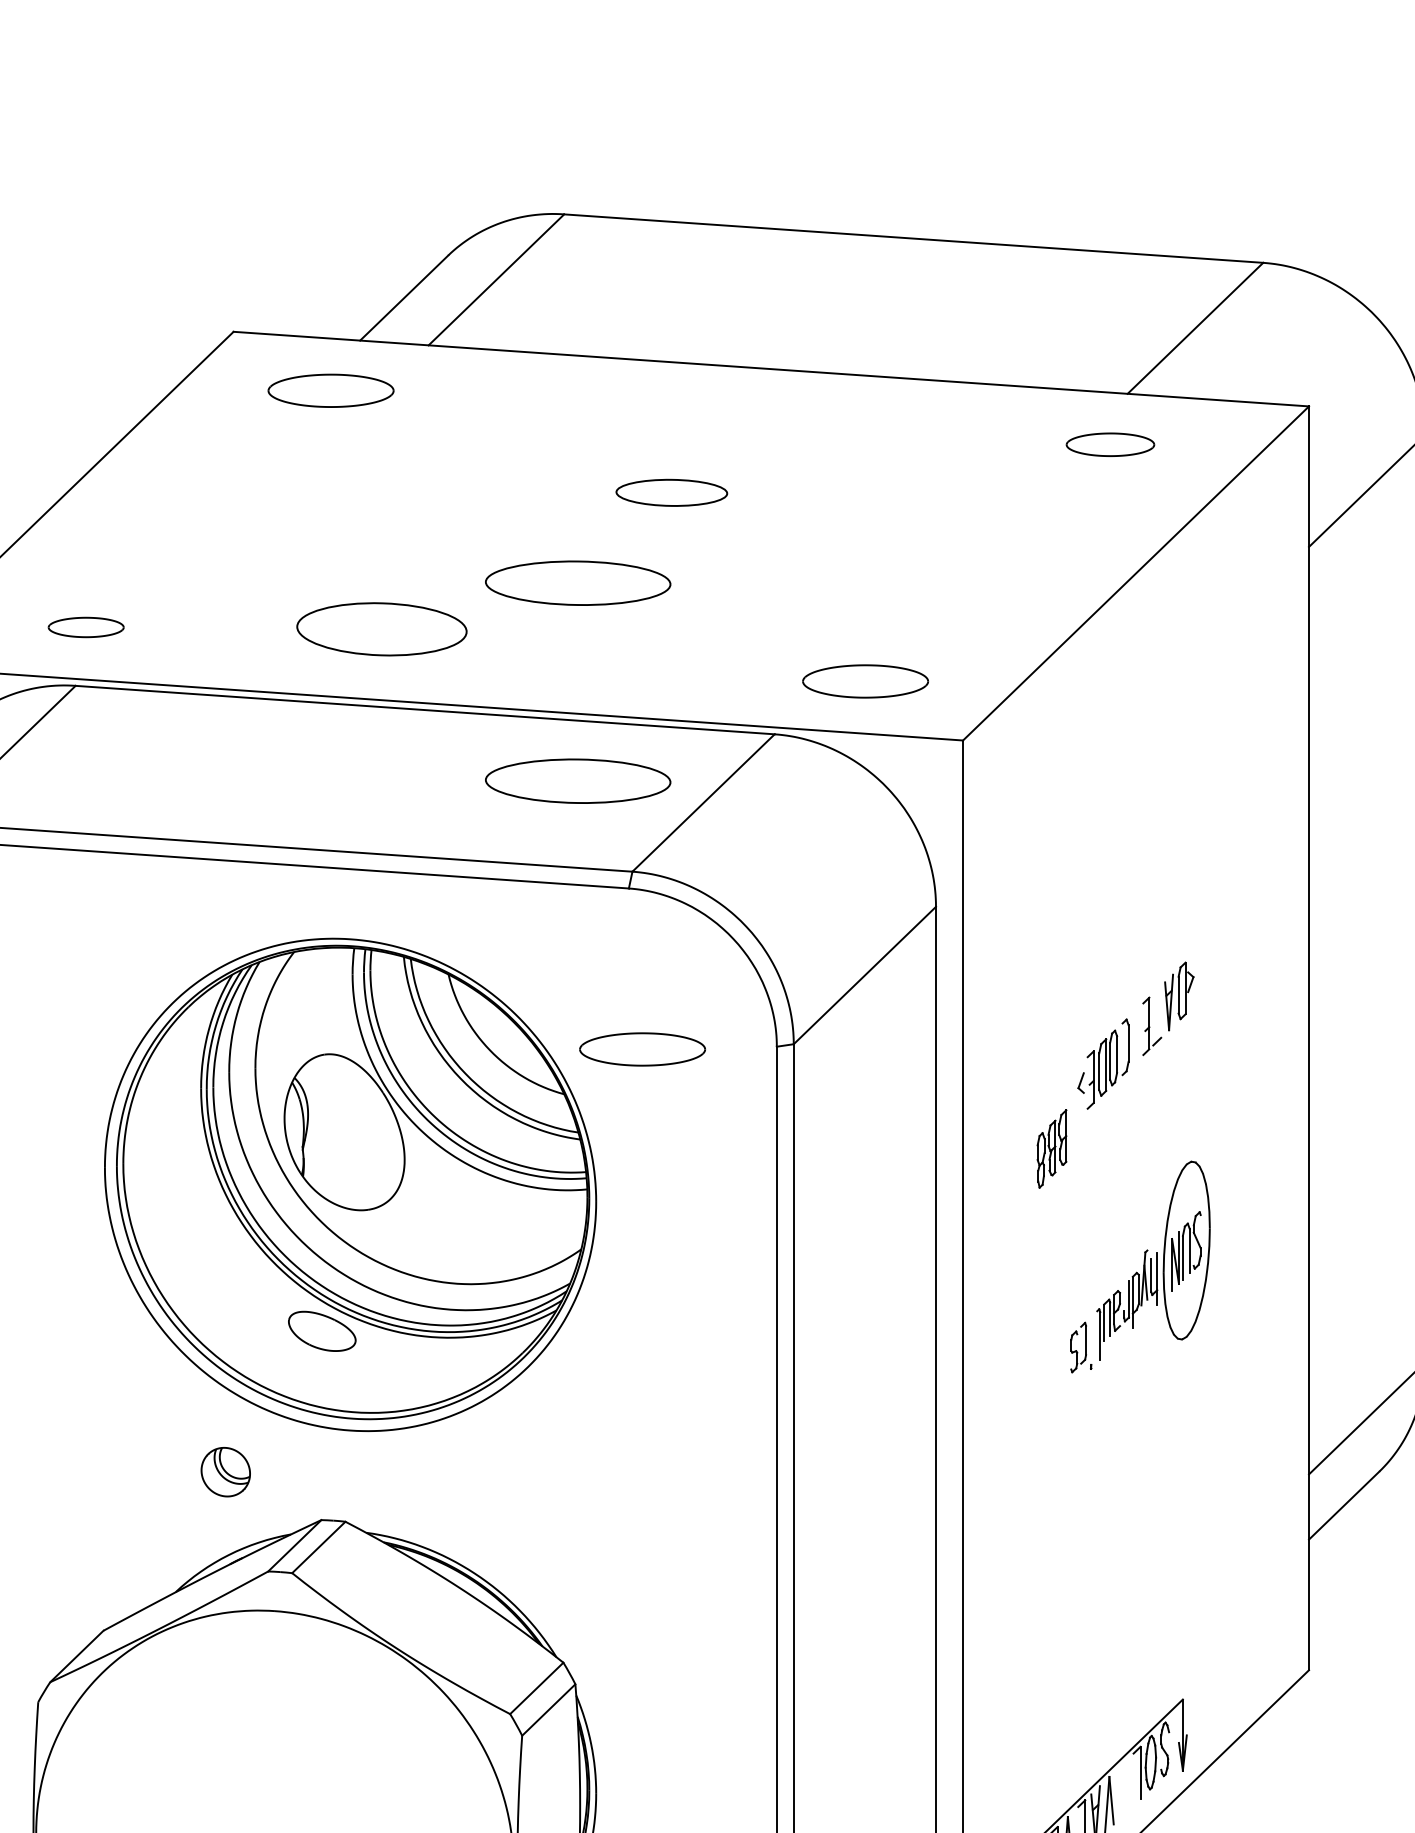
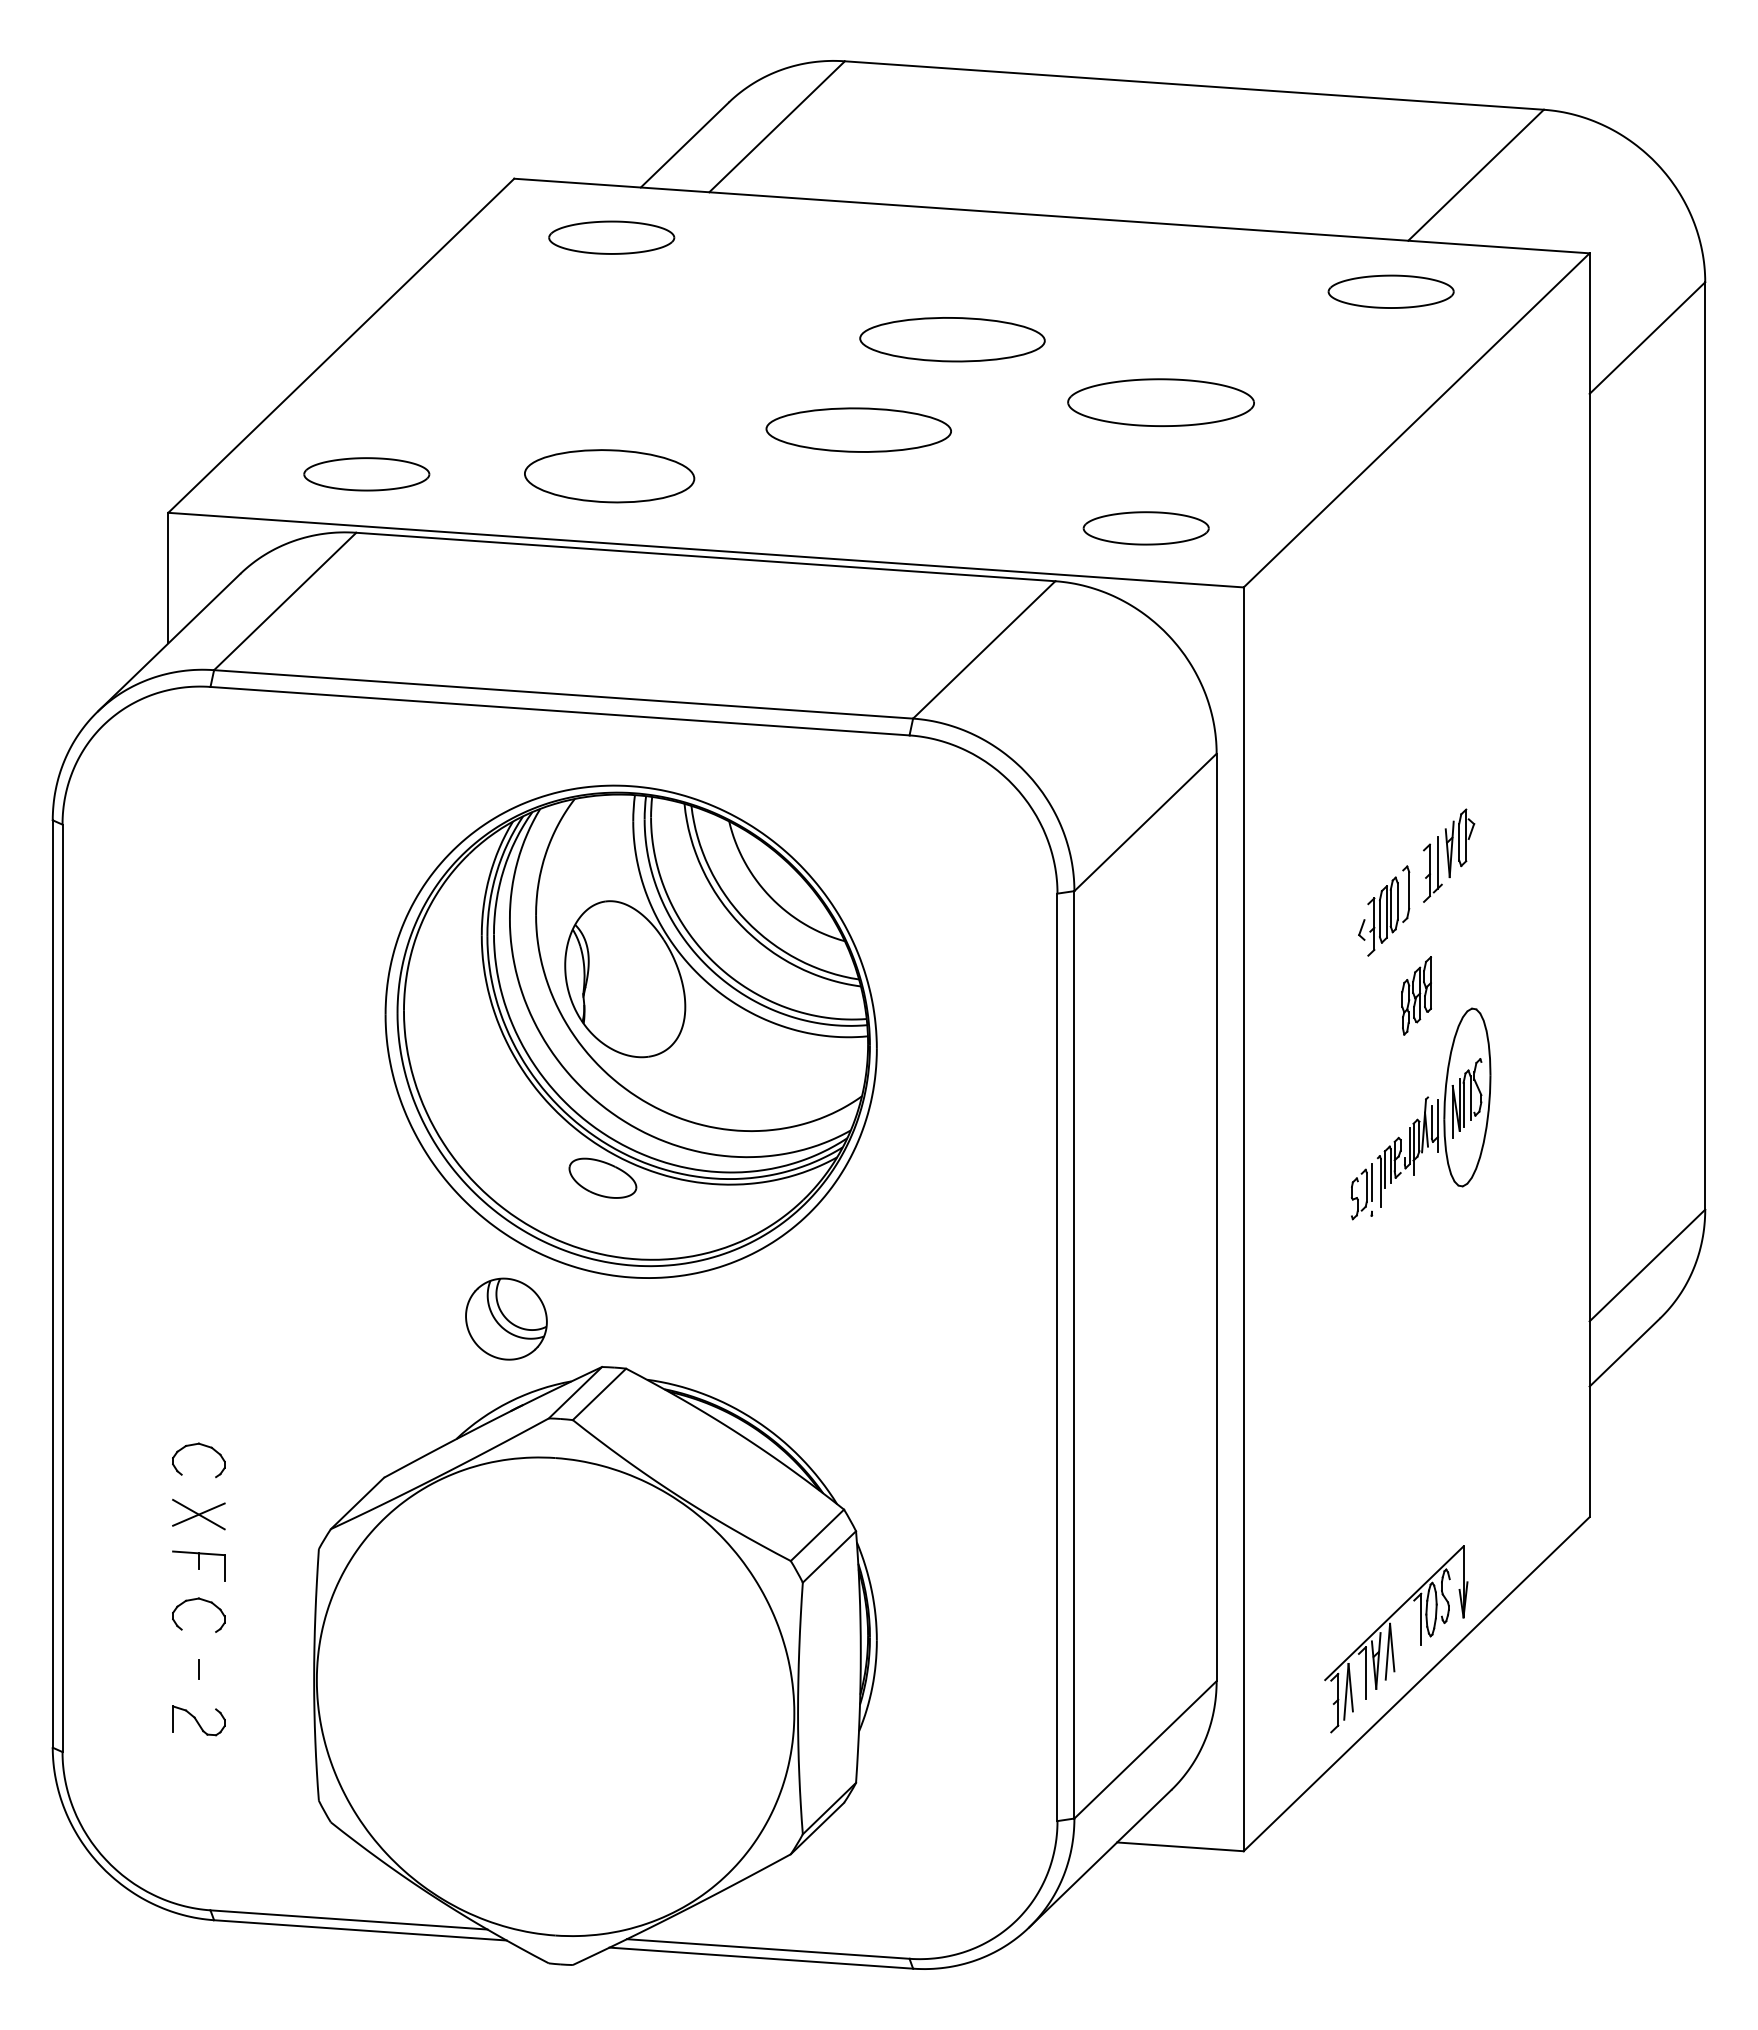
part: (1109, 444) -> (1390, 291), size x1.43
part: (671, 492) -> (952, 339), size x1.67
part: (879, 555) -> (1160, 402), added
part: (85, 627) -> (366, 474), size x1.67
part: (381, 629) -> (609, 476), moved
part: (577, 780) -> (858, 627), removed
line: (1156, 1015) -> (1437, 862), added
part: (641, 1049) -> (922, 896), removed
part: (1051, 1148) -> (1416, 995), moved
line: (1091, 1334) -> (1372, 1181), added
part: (225, 1471) -> (506, 1318), size x1.67

